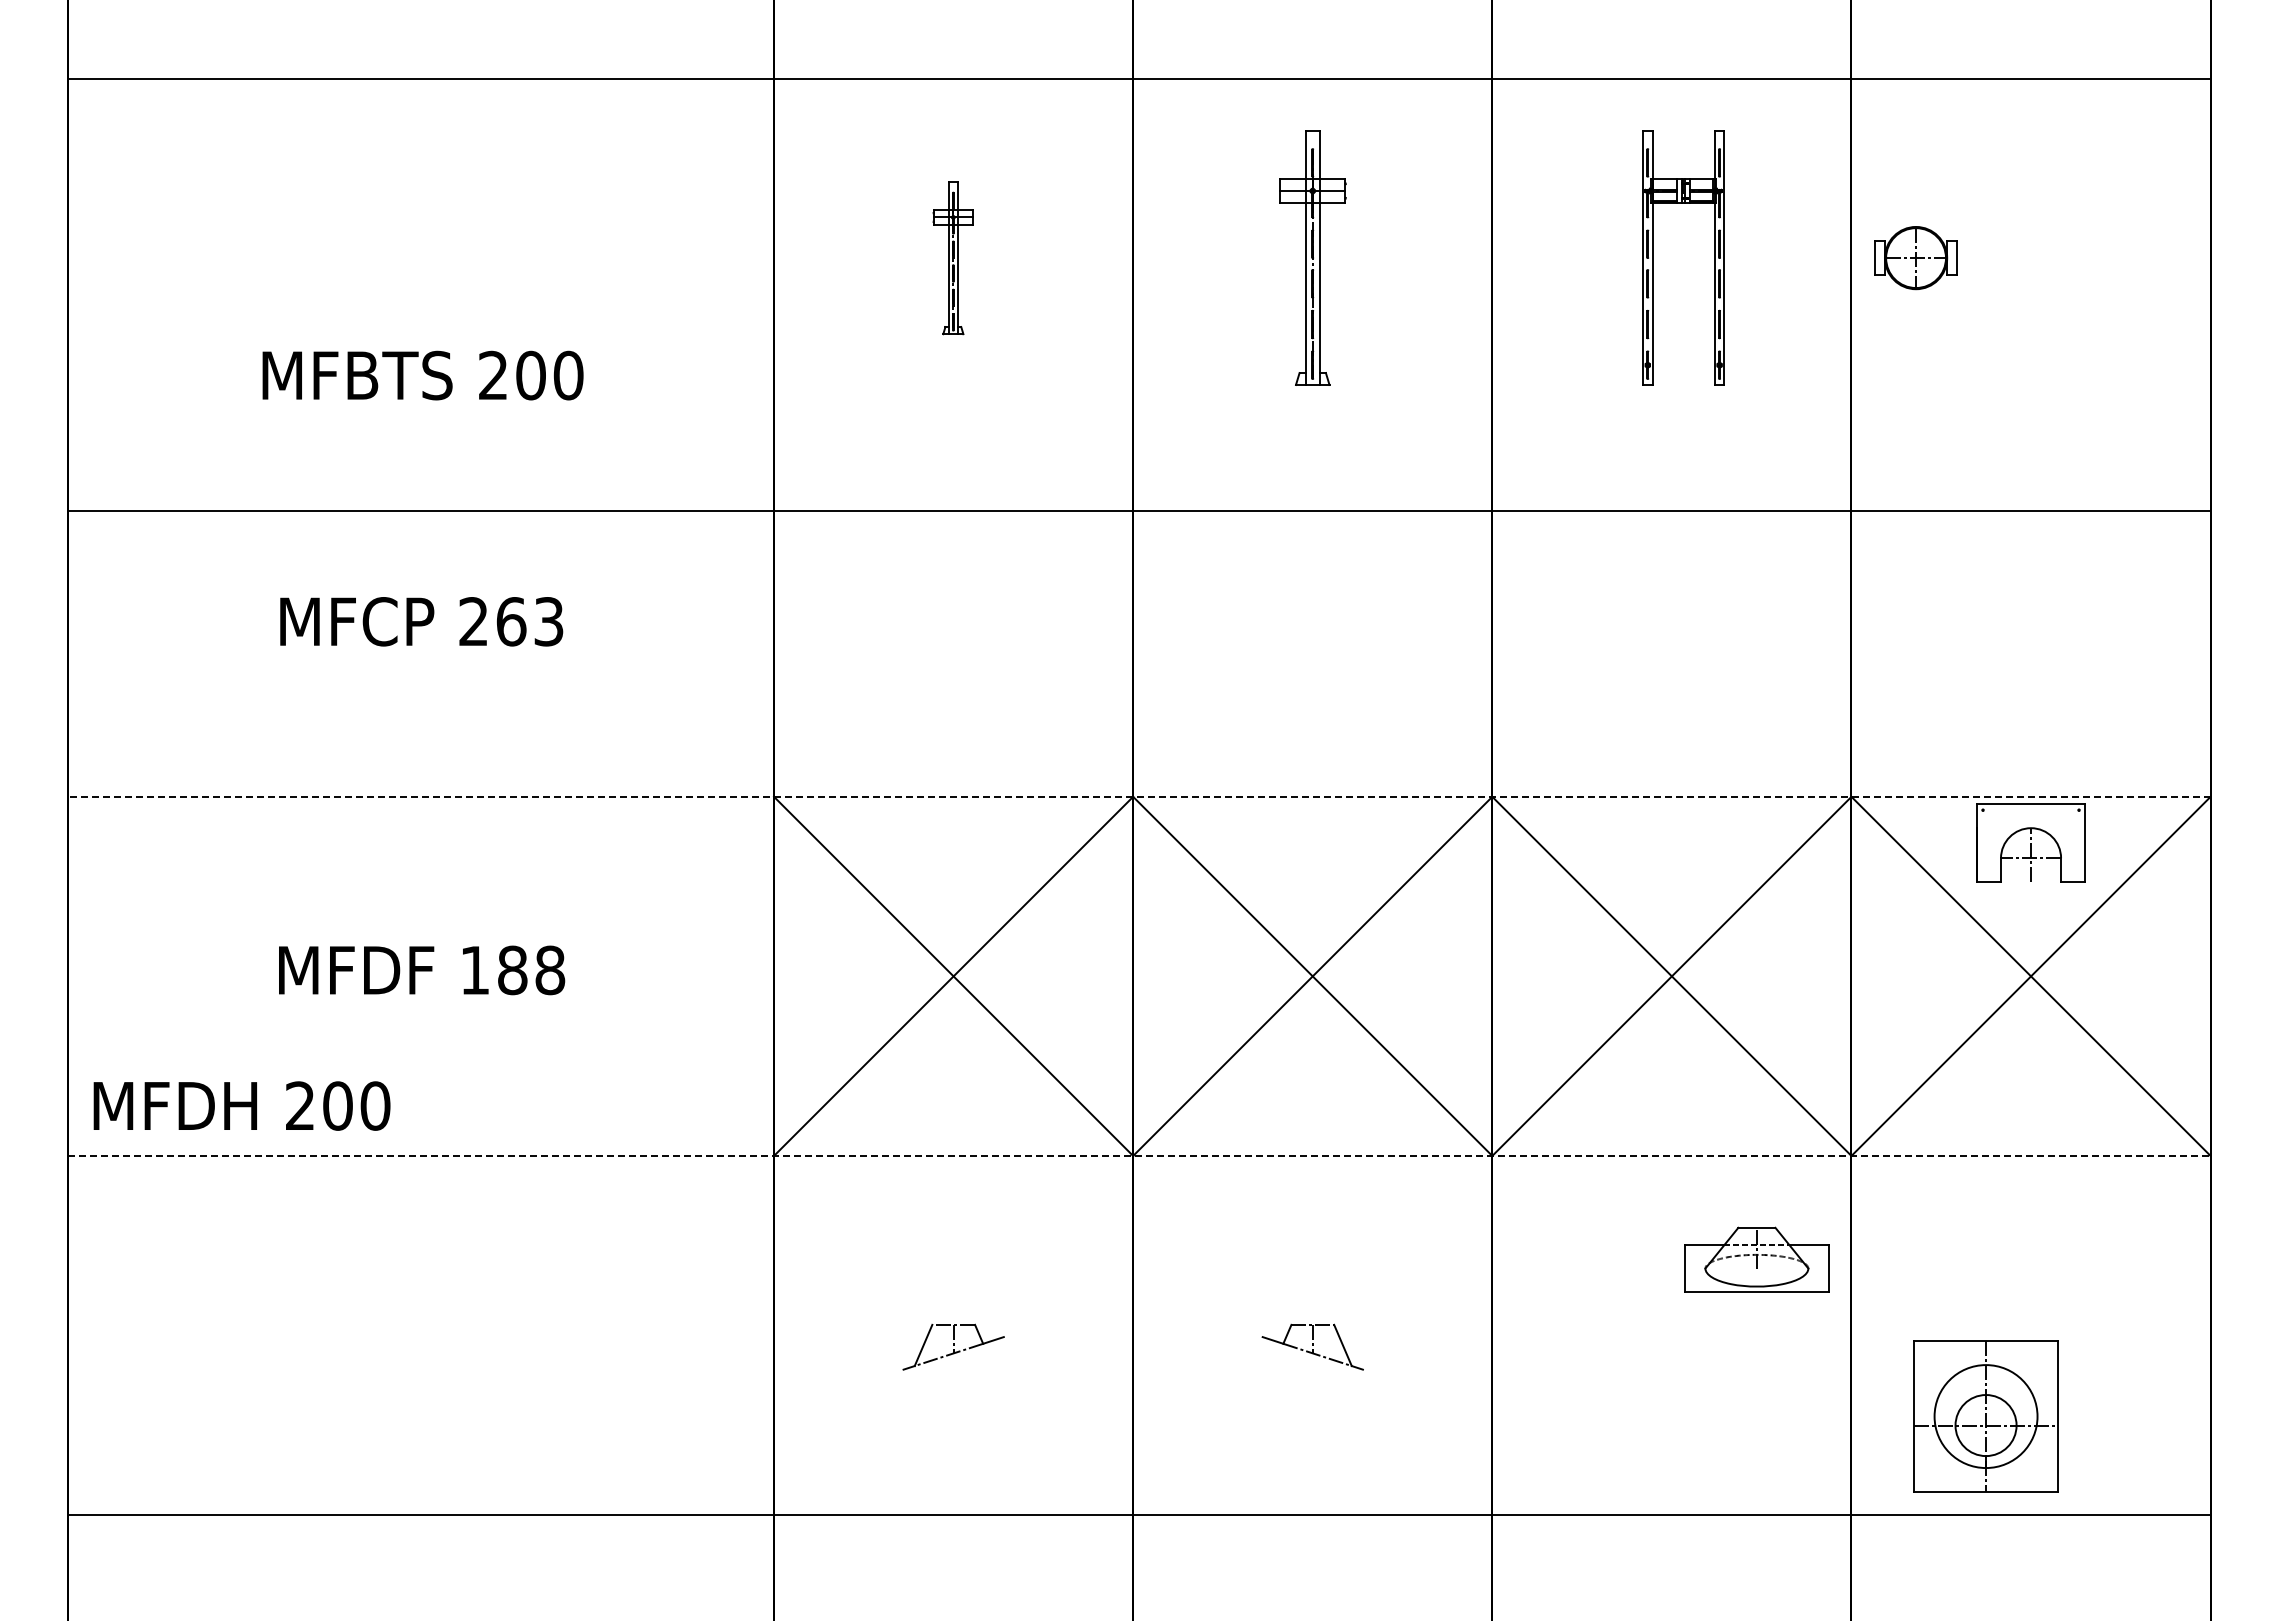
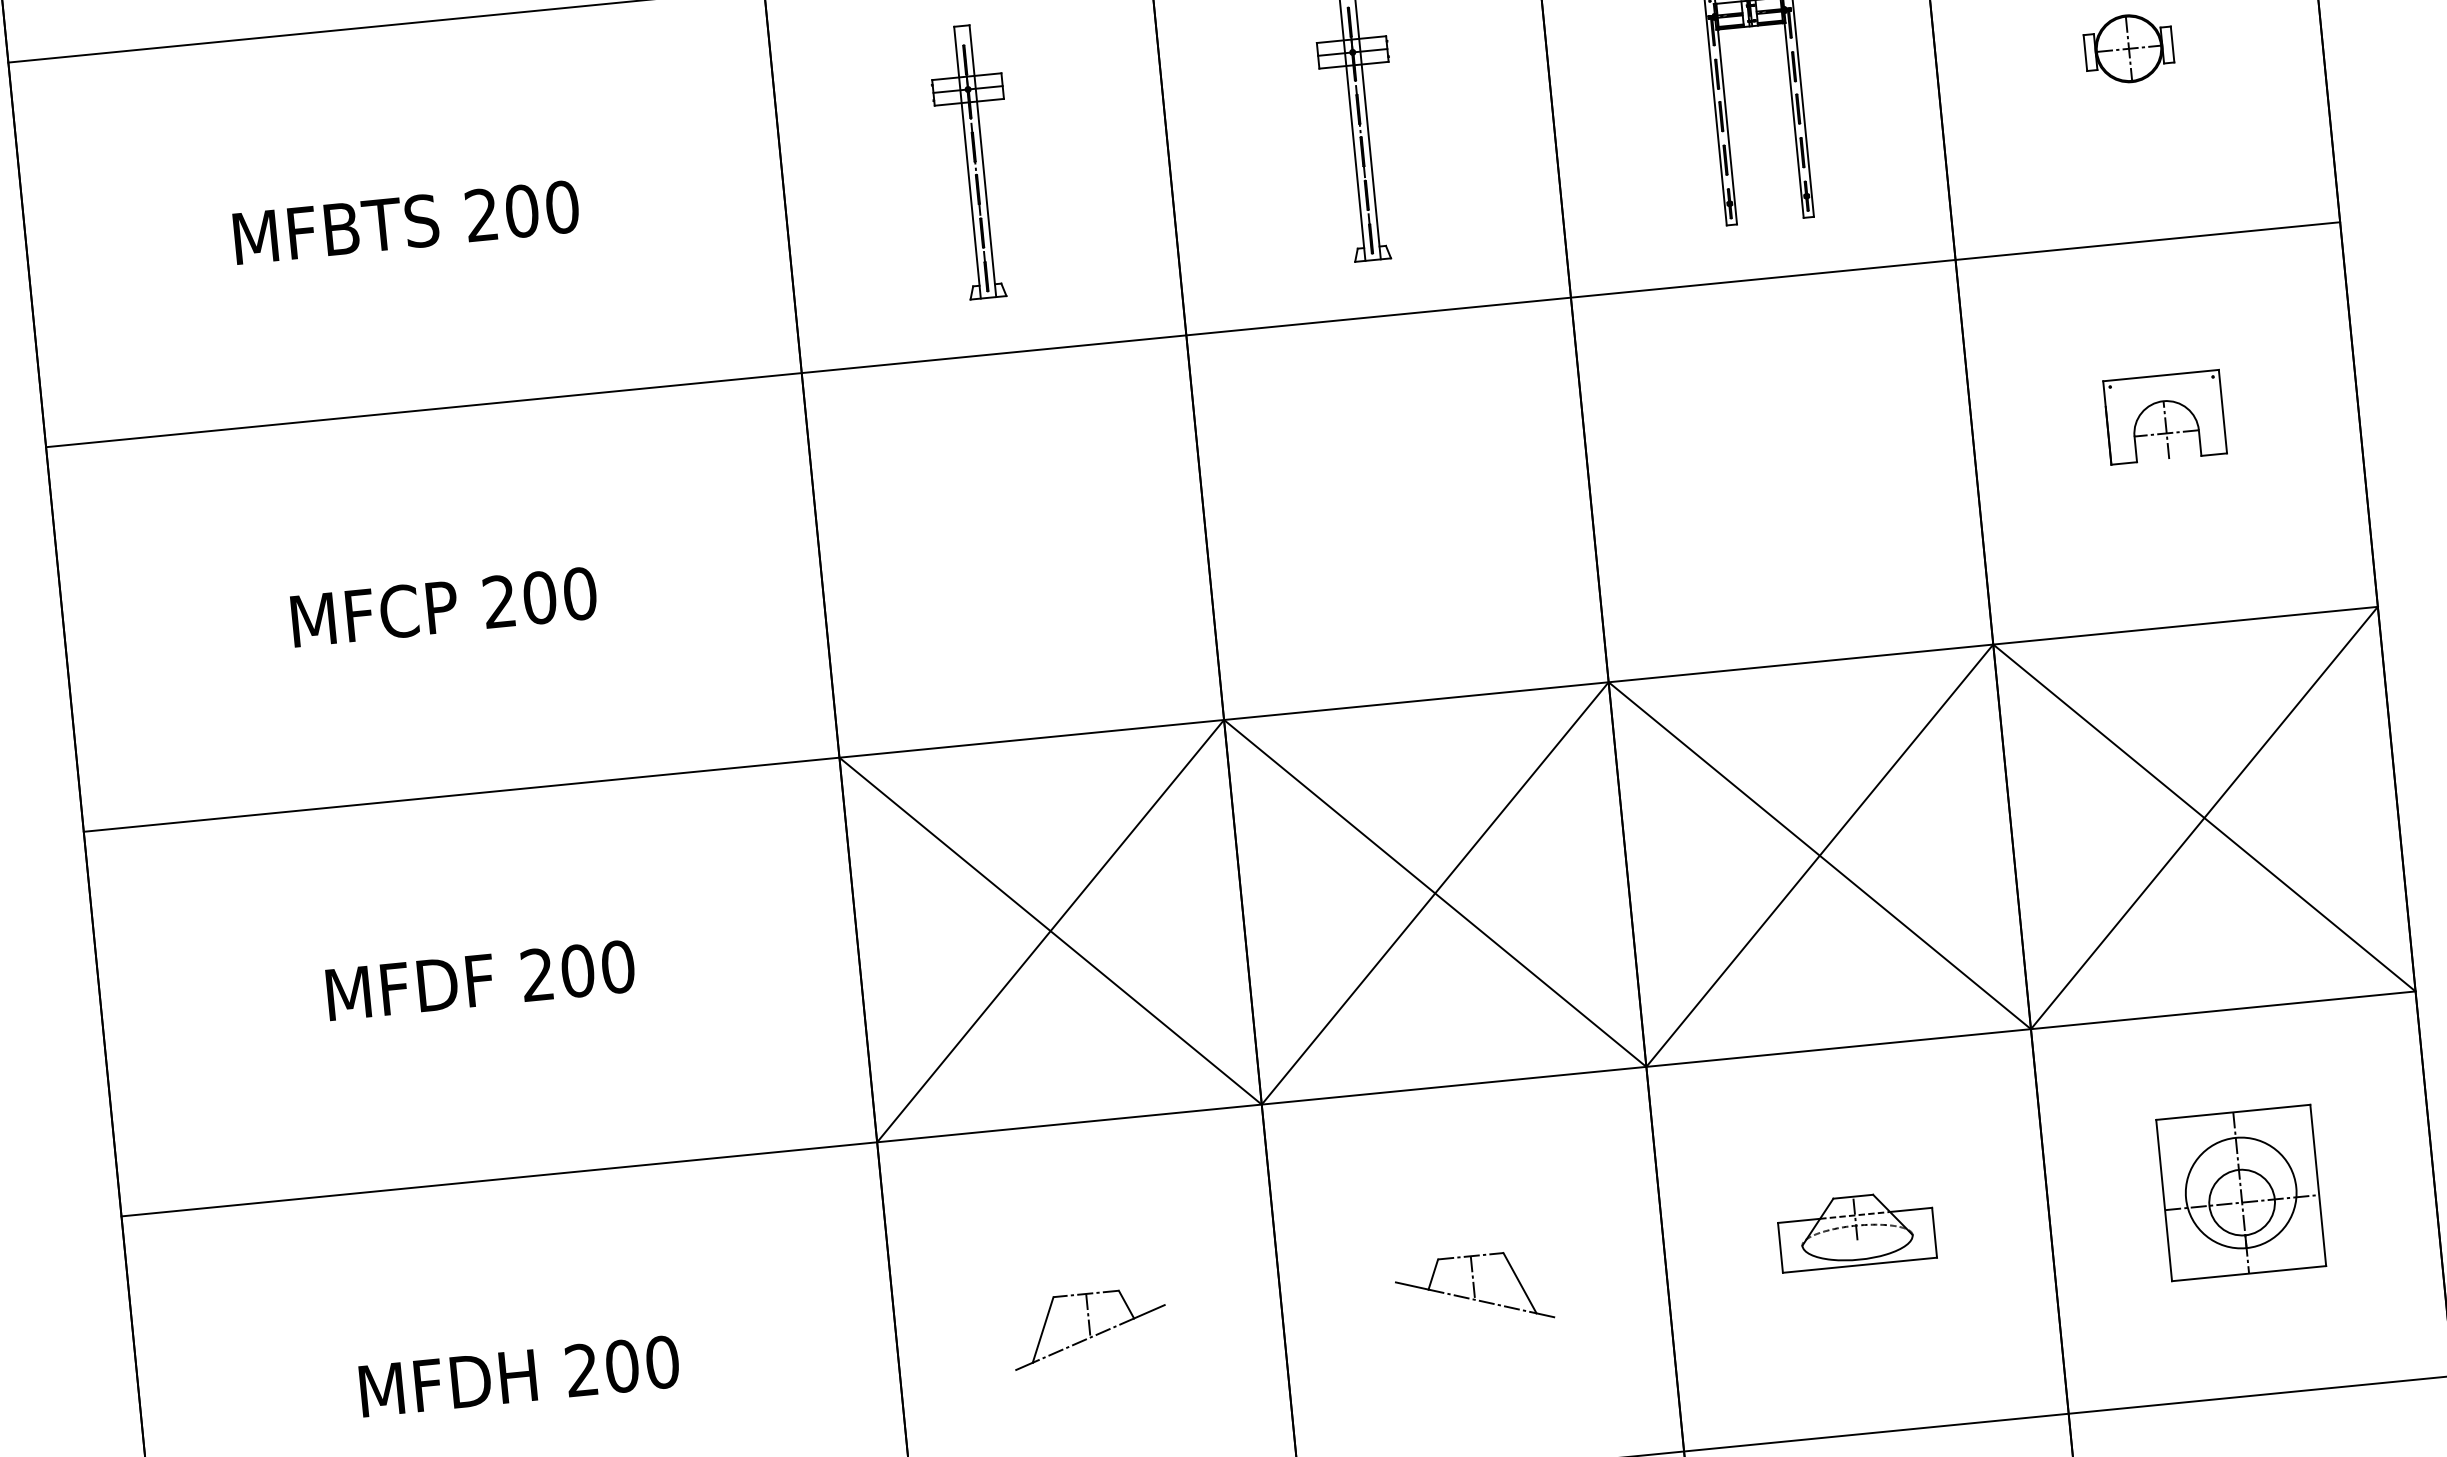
part: (952, 257) -> (973, 161), size x1.67
part: (1915, 258) -> (2128, 49), moved
text: (422, 375) -> (405, 222), moved
line: (1139, 510) -> (1193, 334), moved
text: (529, 621) -> (559, 595), 263 -> 200
line: (1138, 796) -> (1229, 719), dashed -> solid
part: (2030, 842) -> (2164, 416), moved
text: (512, 969) -> (577, 970), 188 -> 200
text: (241, 1105) -> (518, 1375), moved
line: (1139, 1155) -> (1268, 1103), dashed -> solid
part: (1756, 1259) -> (1856, 1230), moved
part: (953, 1347) -> (1089, 1328), size x1.43
part: (1312, 1347) -> (1473, 1290), size x1.43
part: (1985, 1416) -> (2240, 1192), moved

